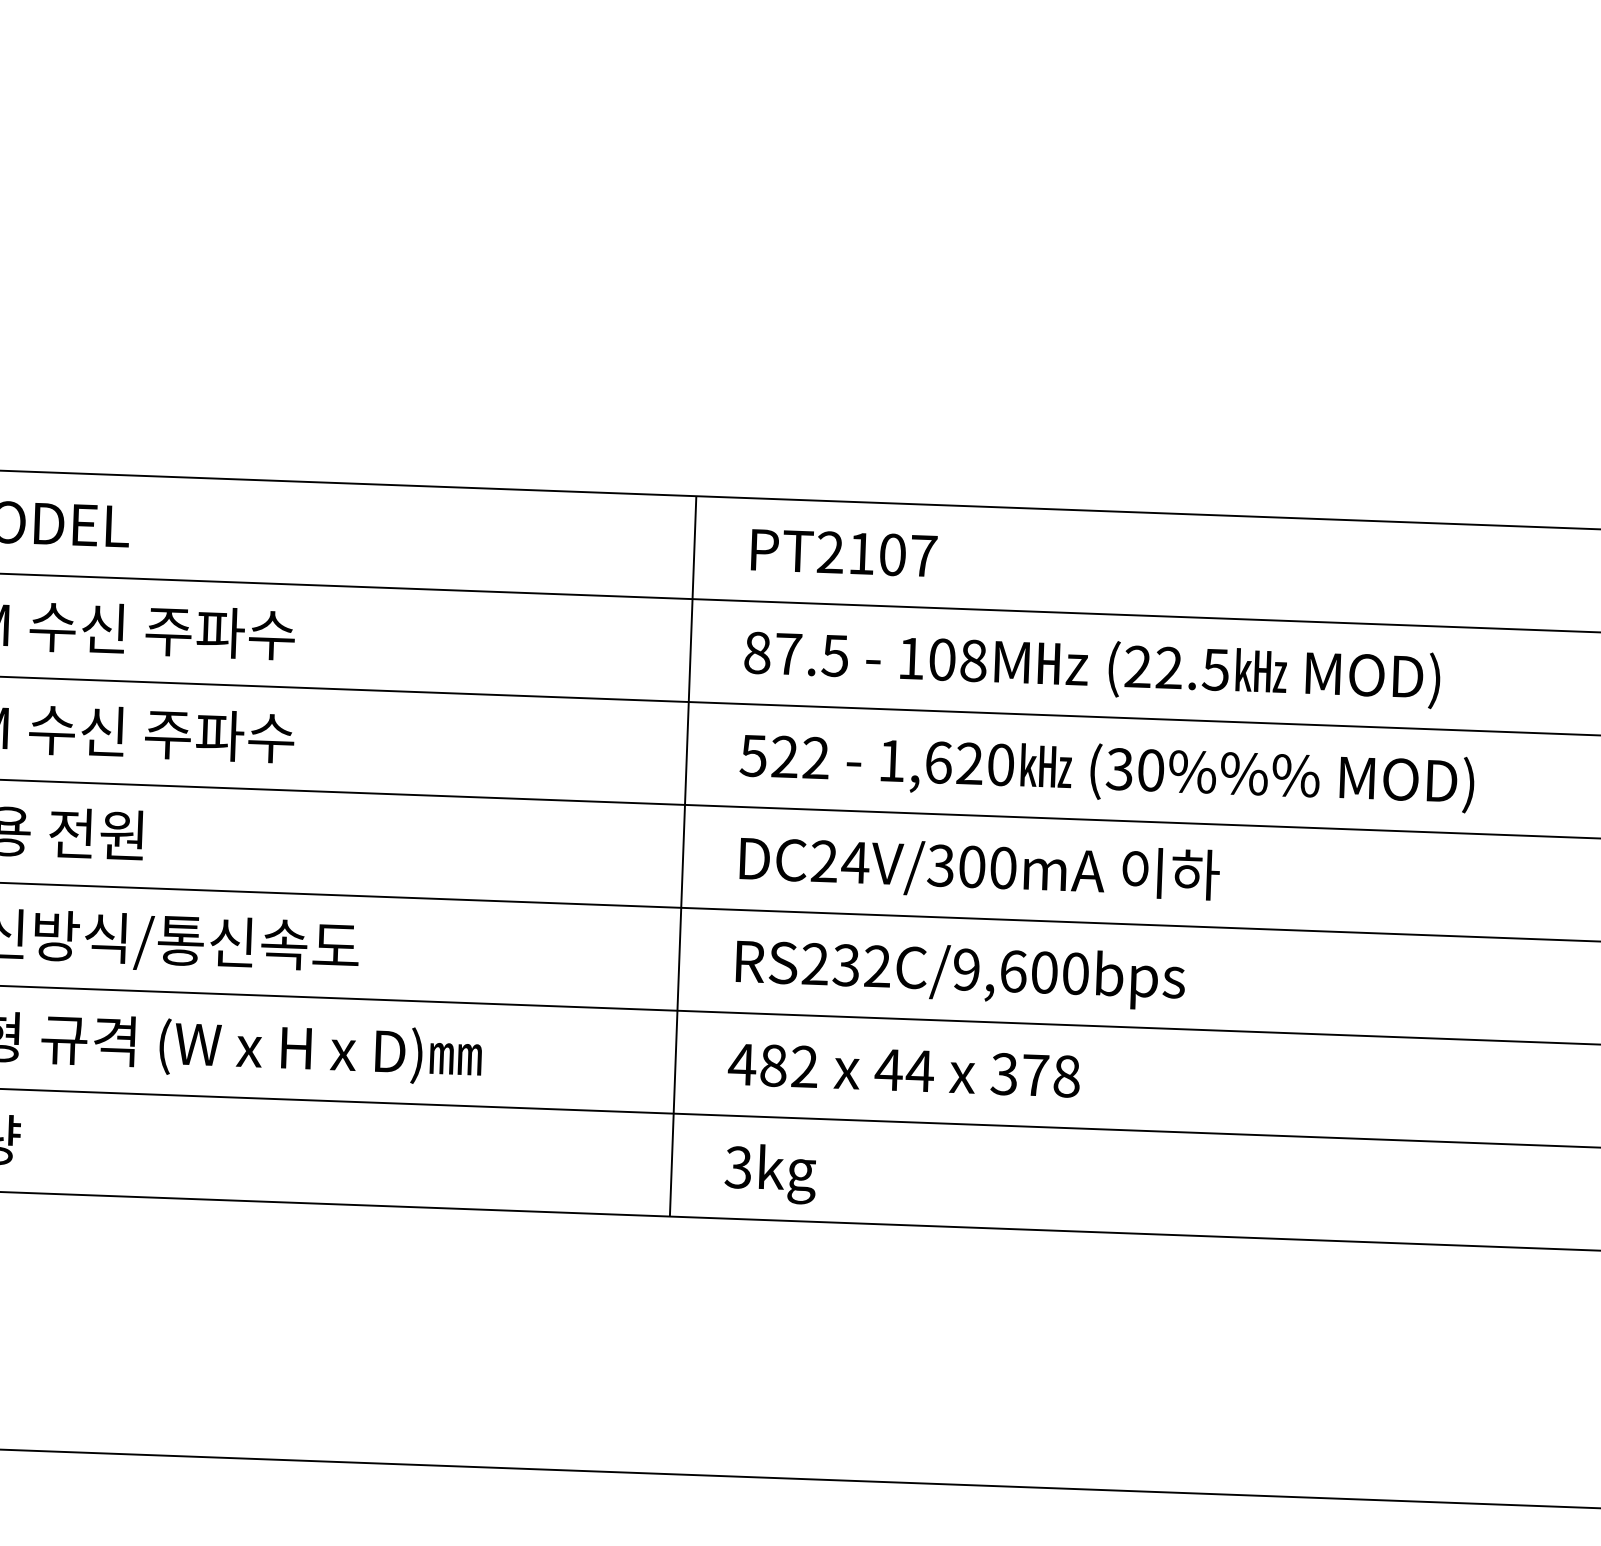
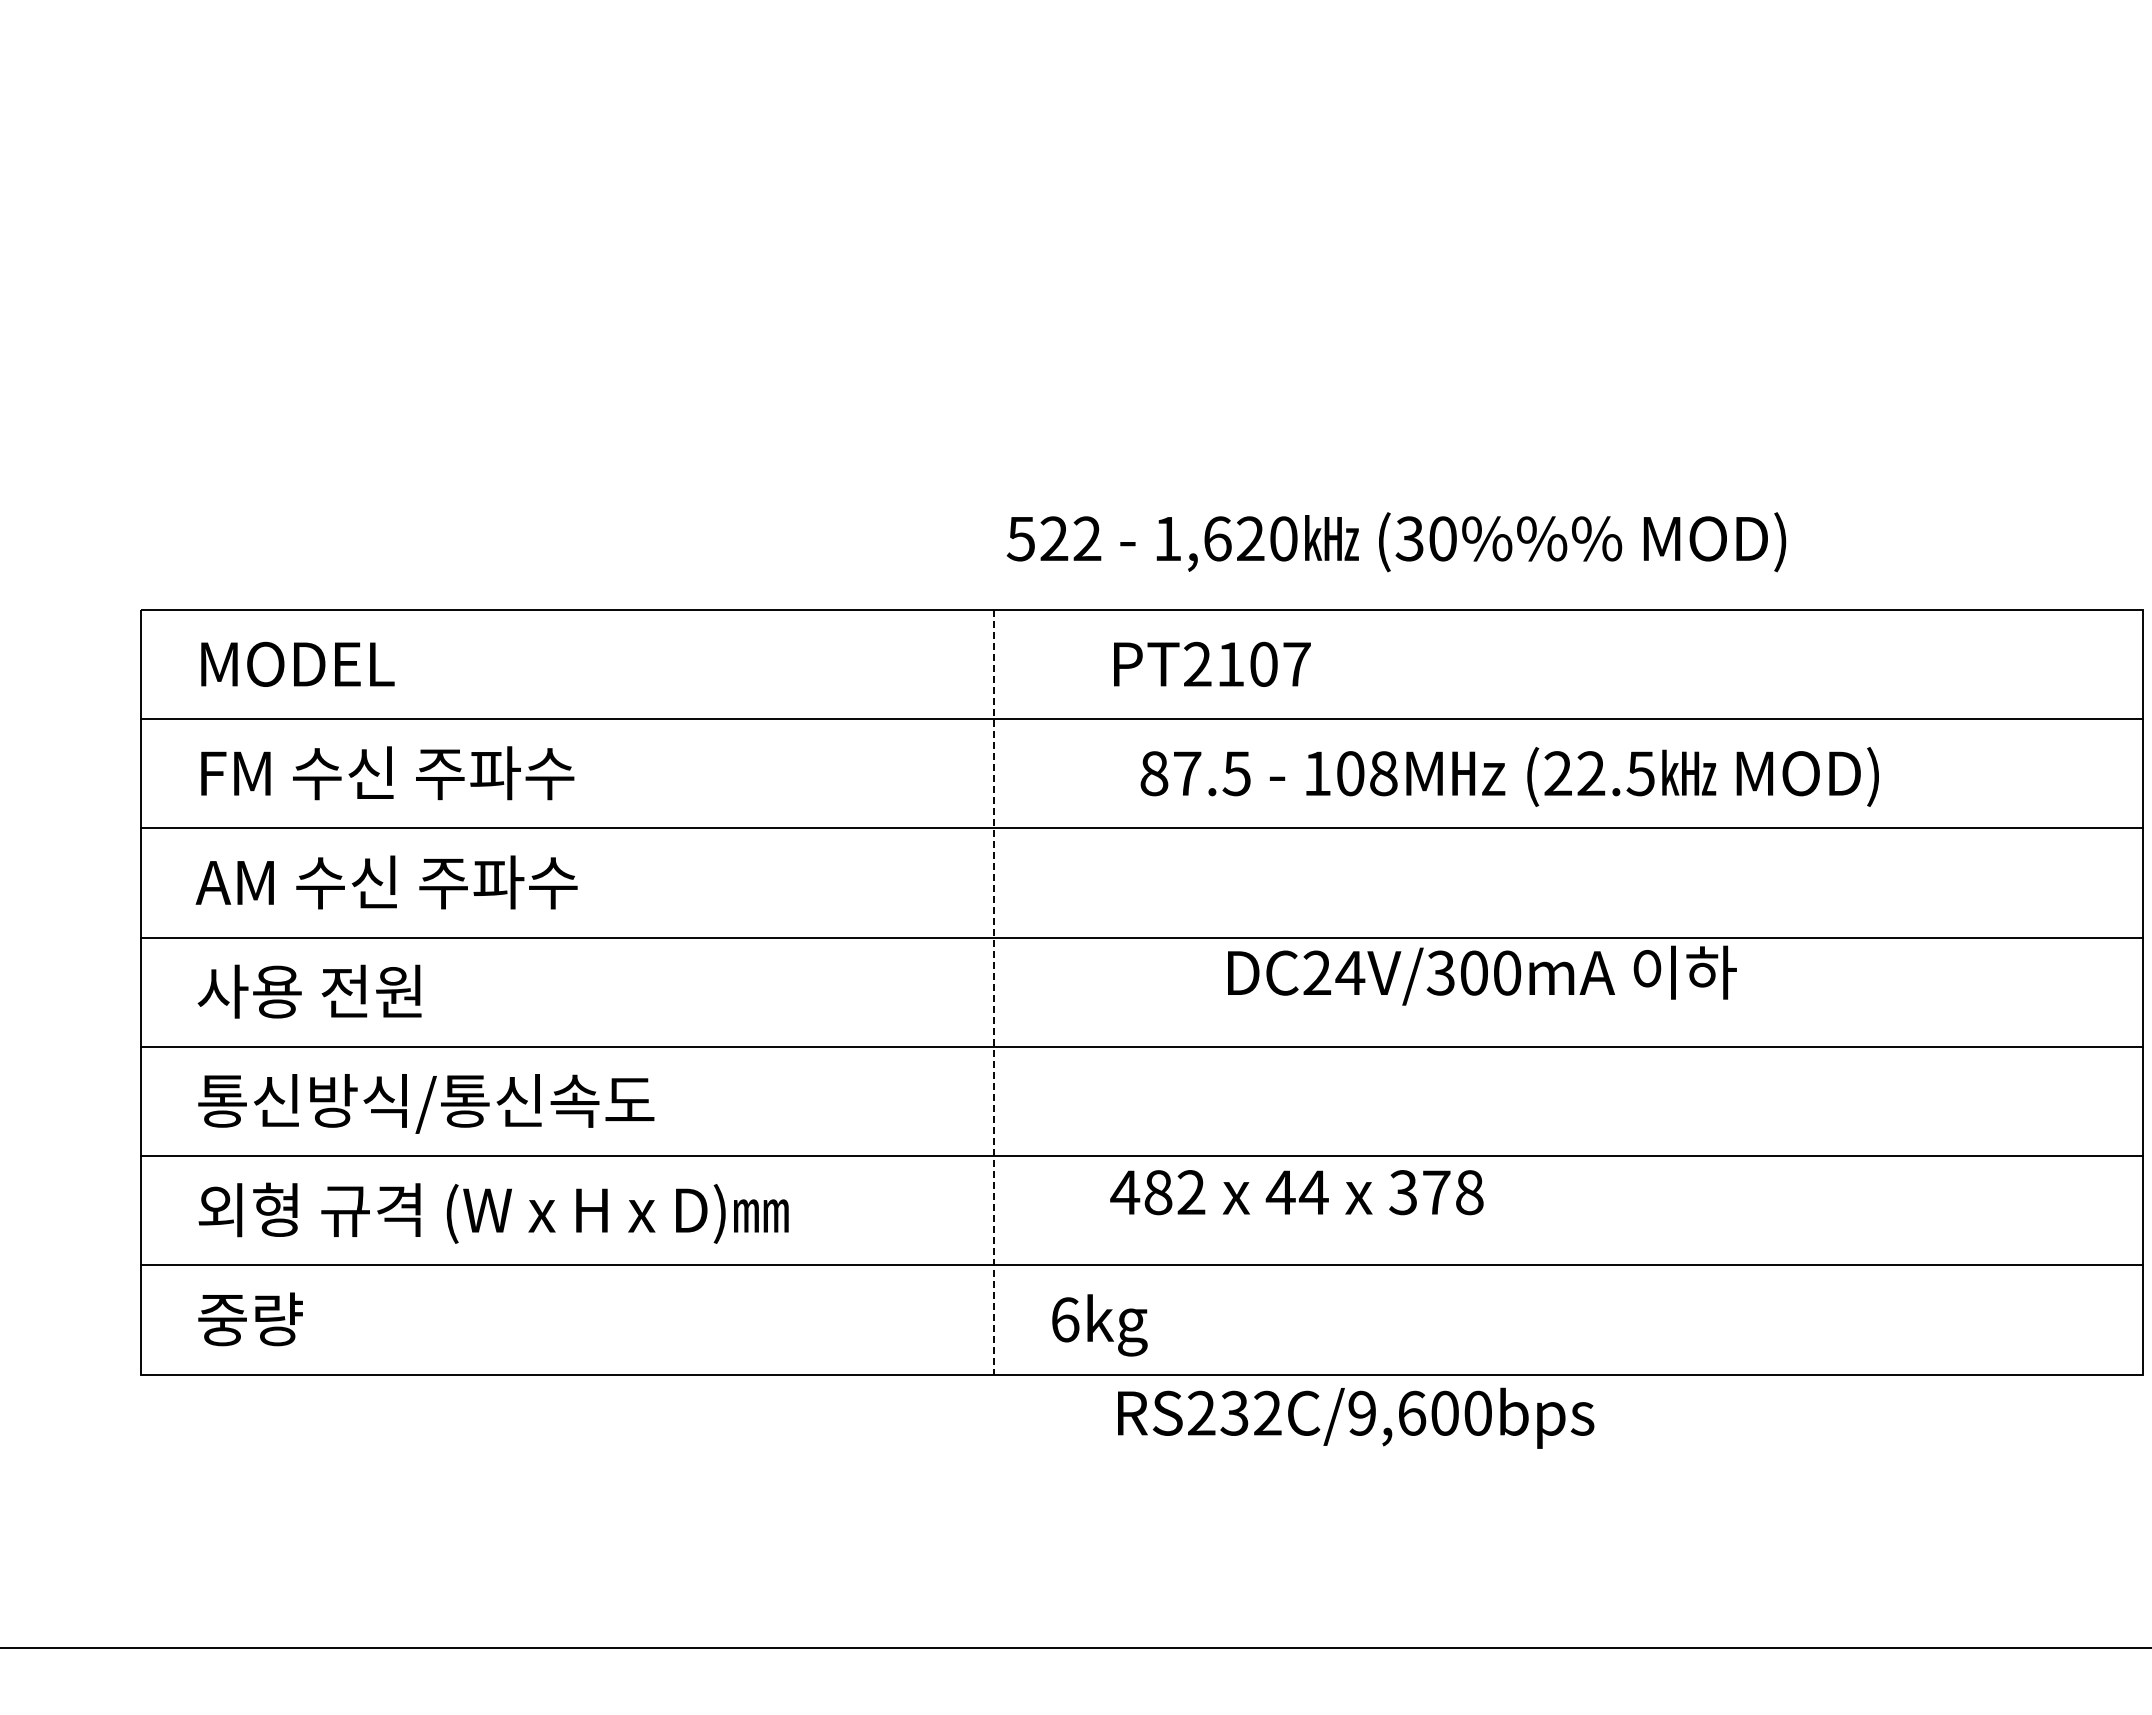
text: (844, 552) -> (1212, 663), moved
text: (1092, 667) -> (1509, 776), moved
text: (1107, 772) -> (1396, 542), moved
line: (683, 856) -> (994, 992), solid -> dashed
text: (979, 869) -> (1482, 975), moved
text: (961, 973) -> (1356, 1417), moved
text: (903, 1070) -> (1296, 1192), moved
text: (737, 1167) -> (1064, 1319), 3kg -> 6kg

